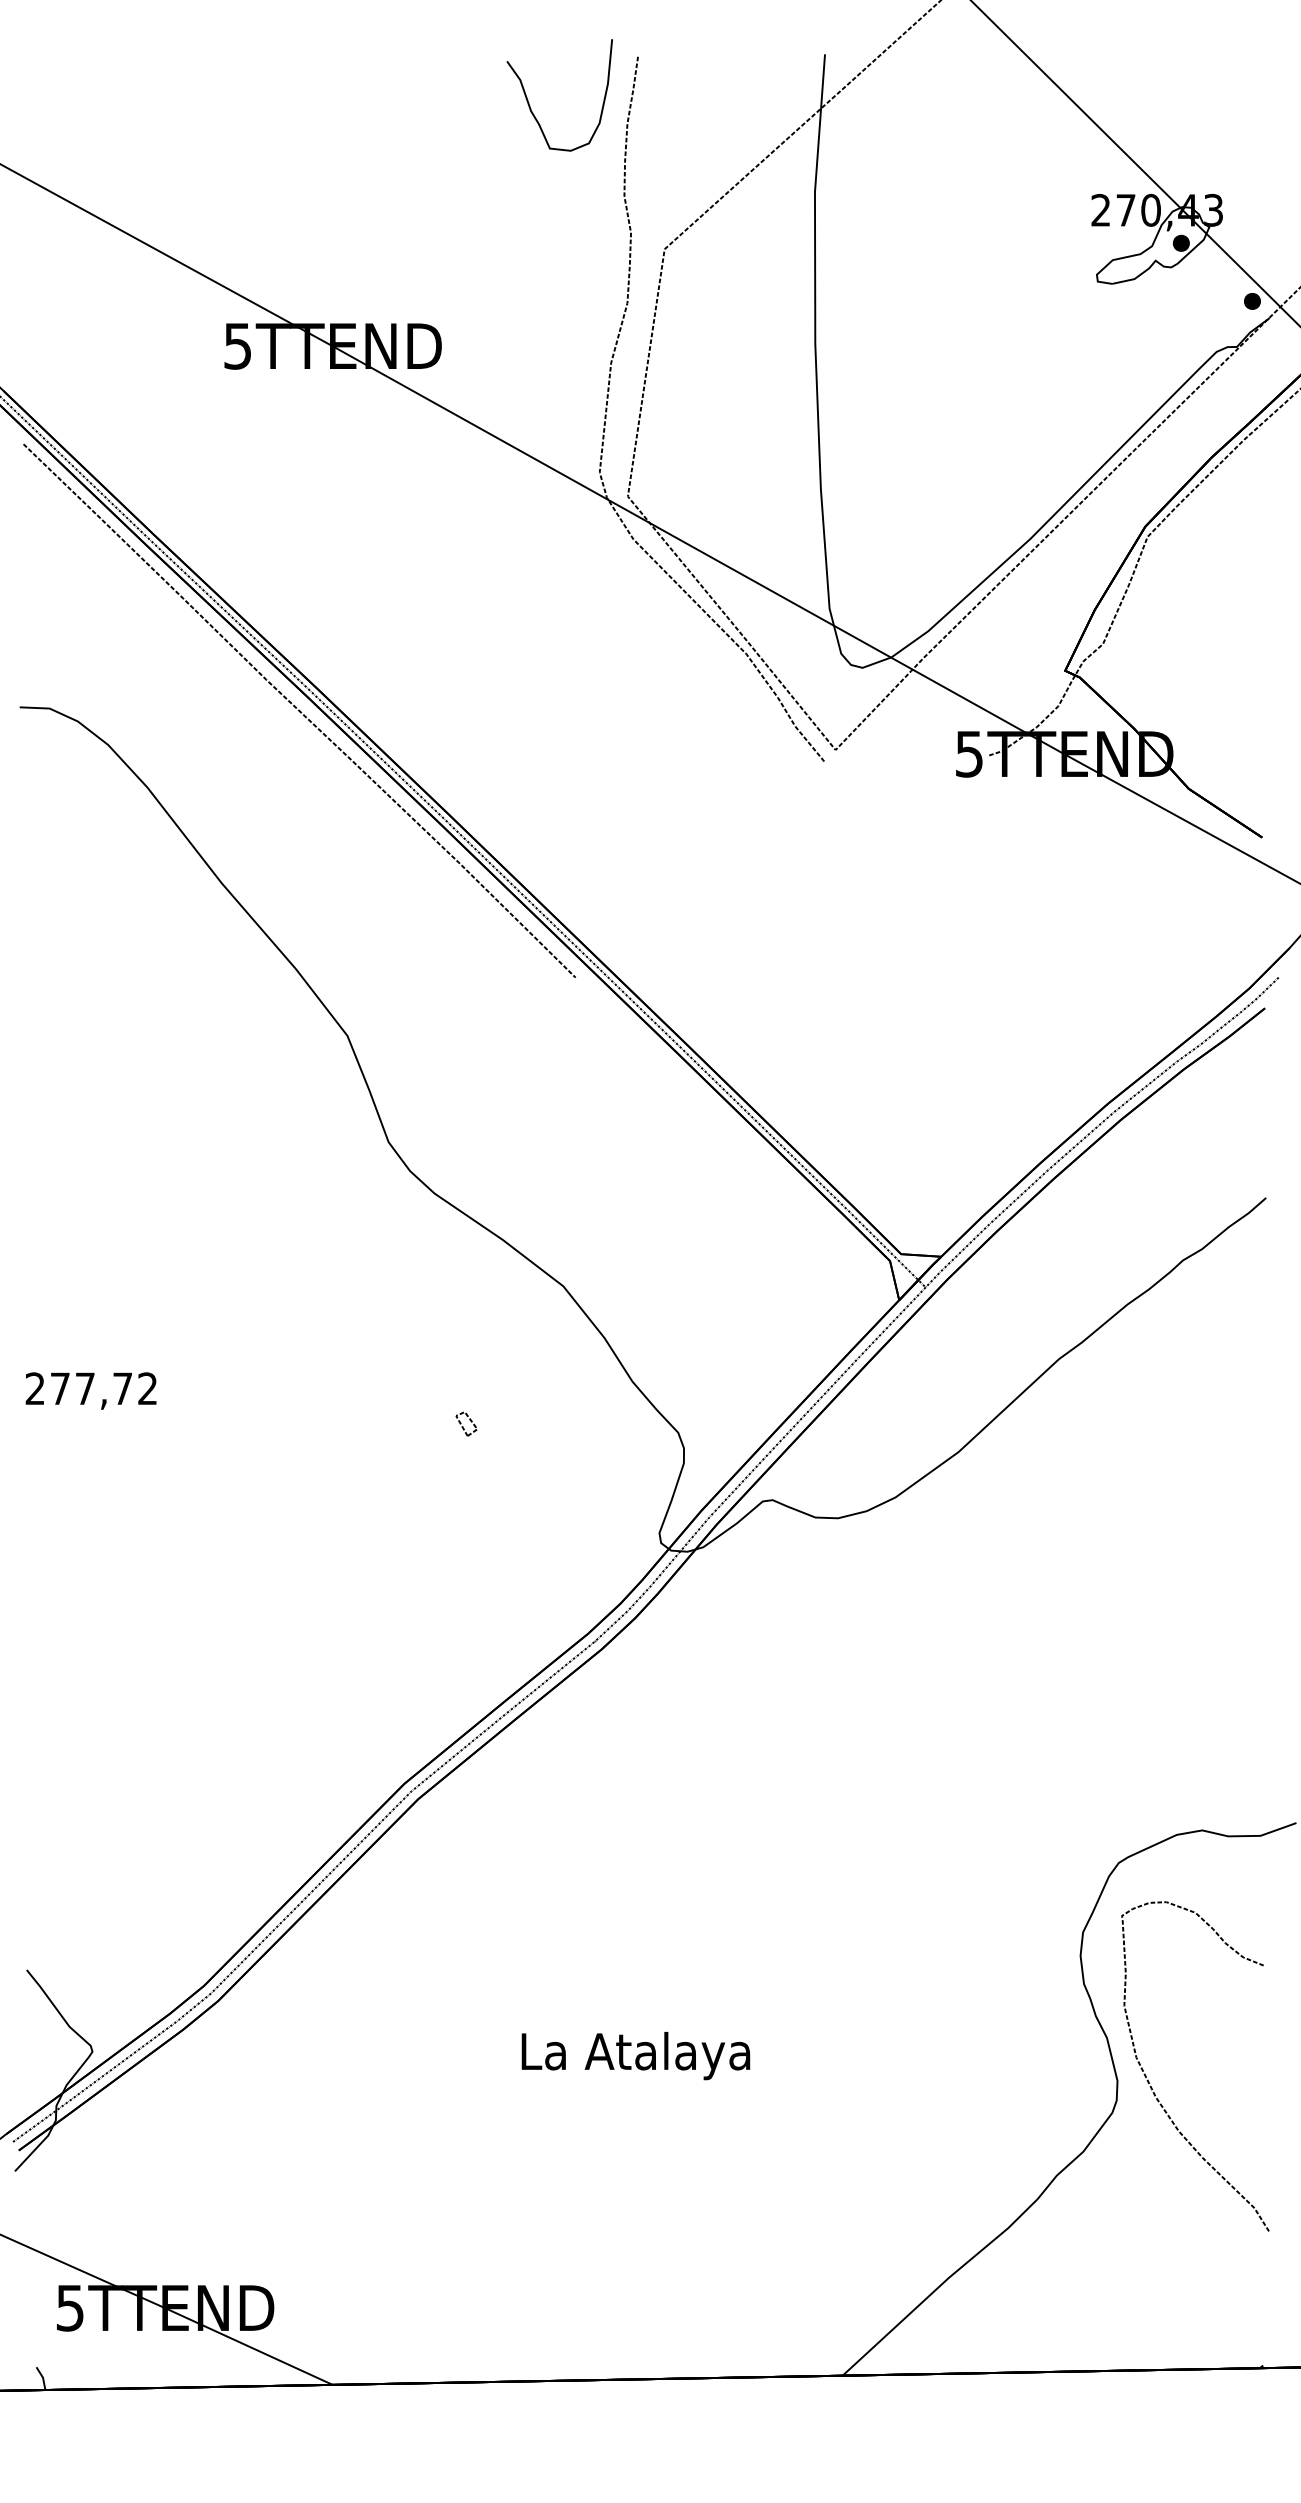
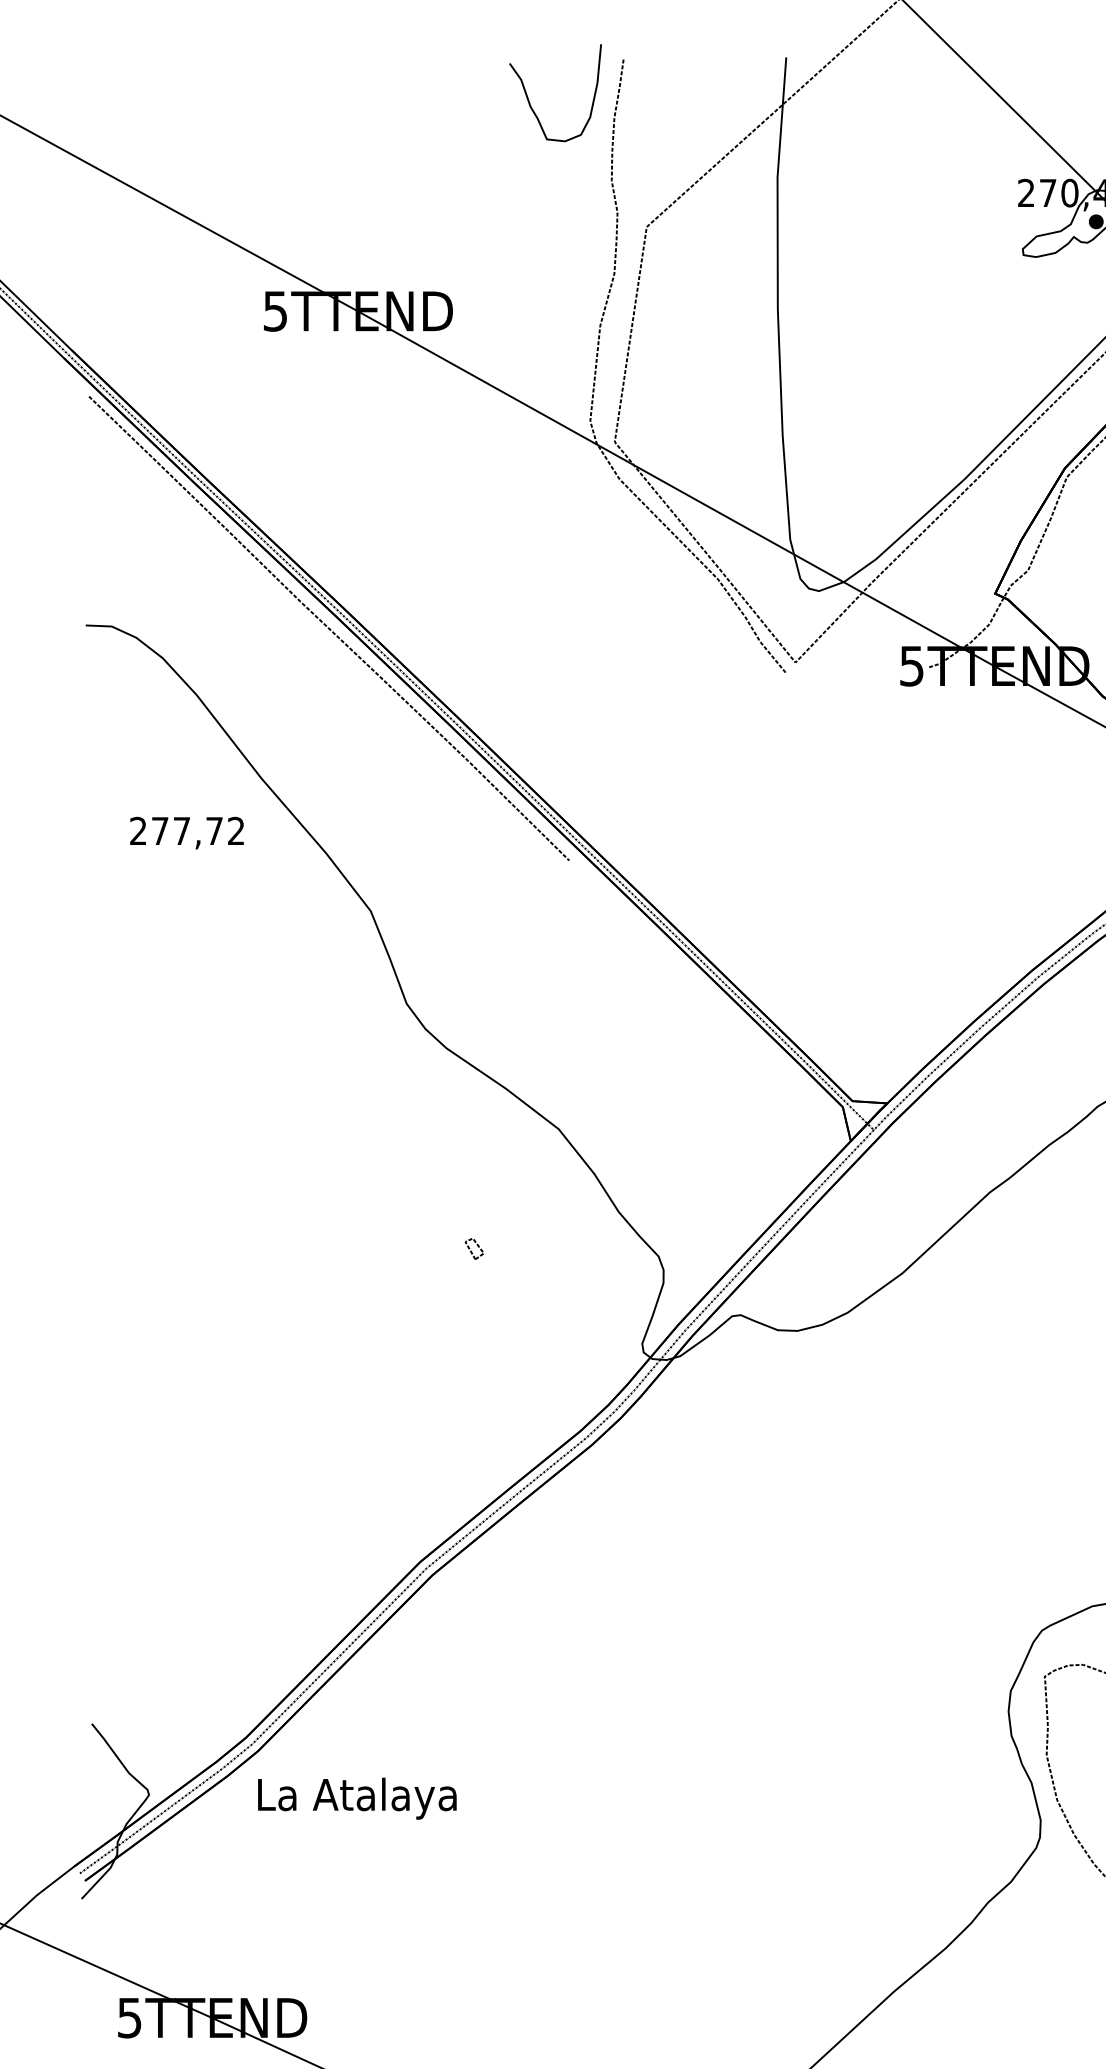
text: (90, 1390) -> (186, 832), moved
text: (635, 2056) -> (356, 1799), moved

